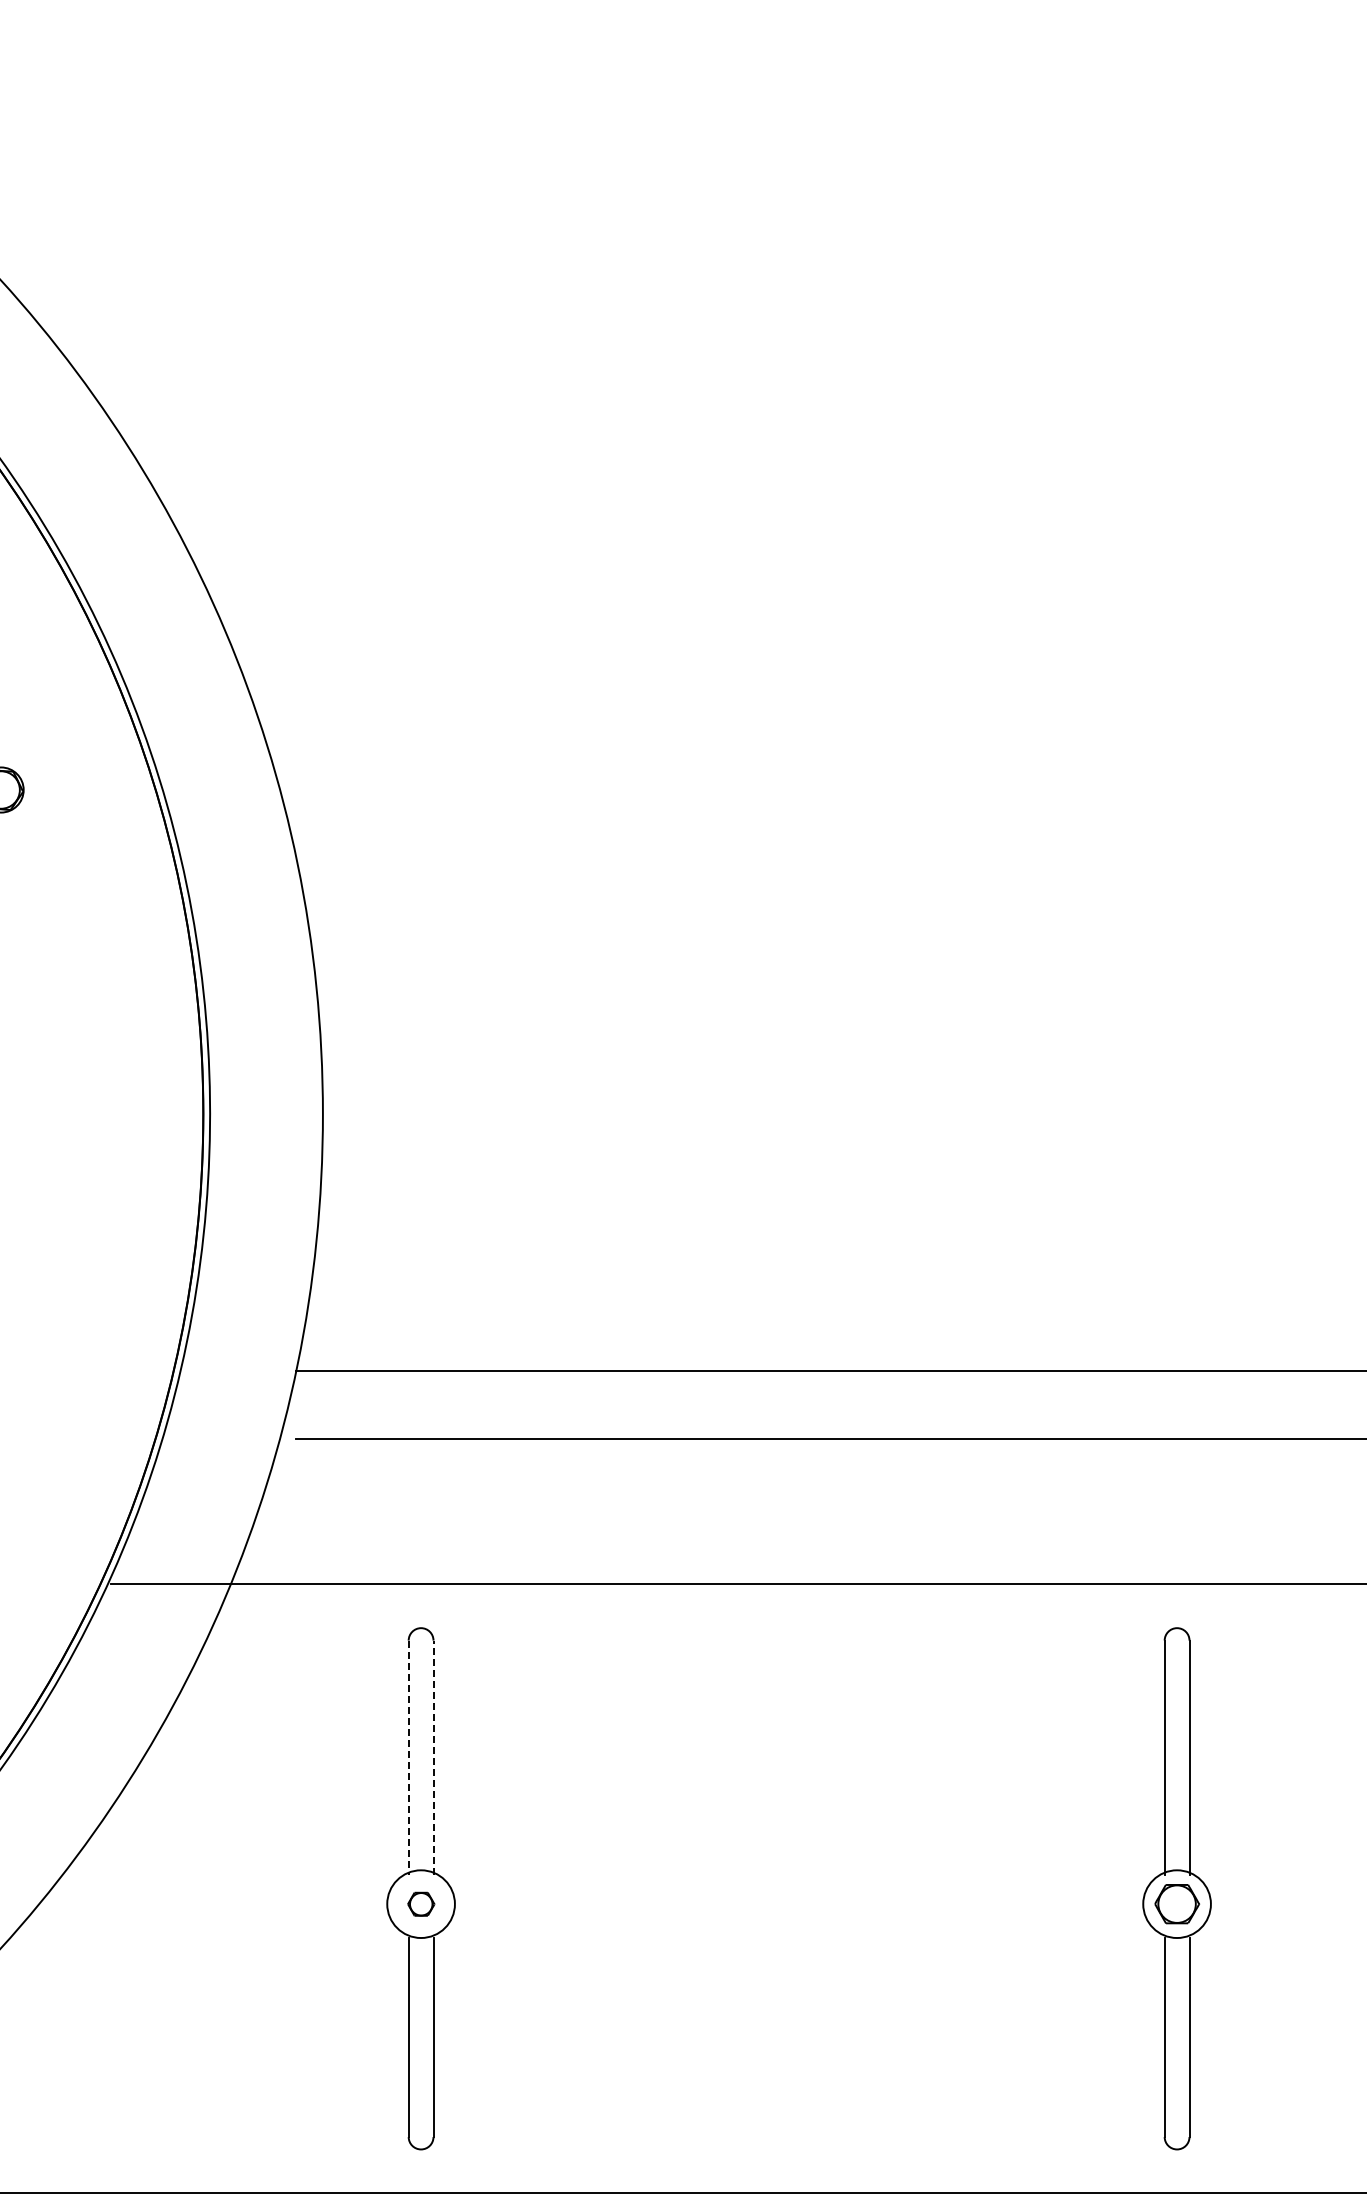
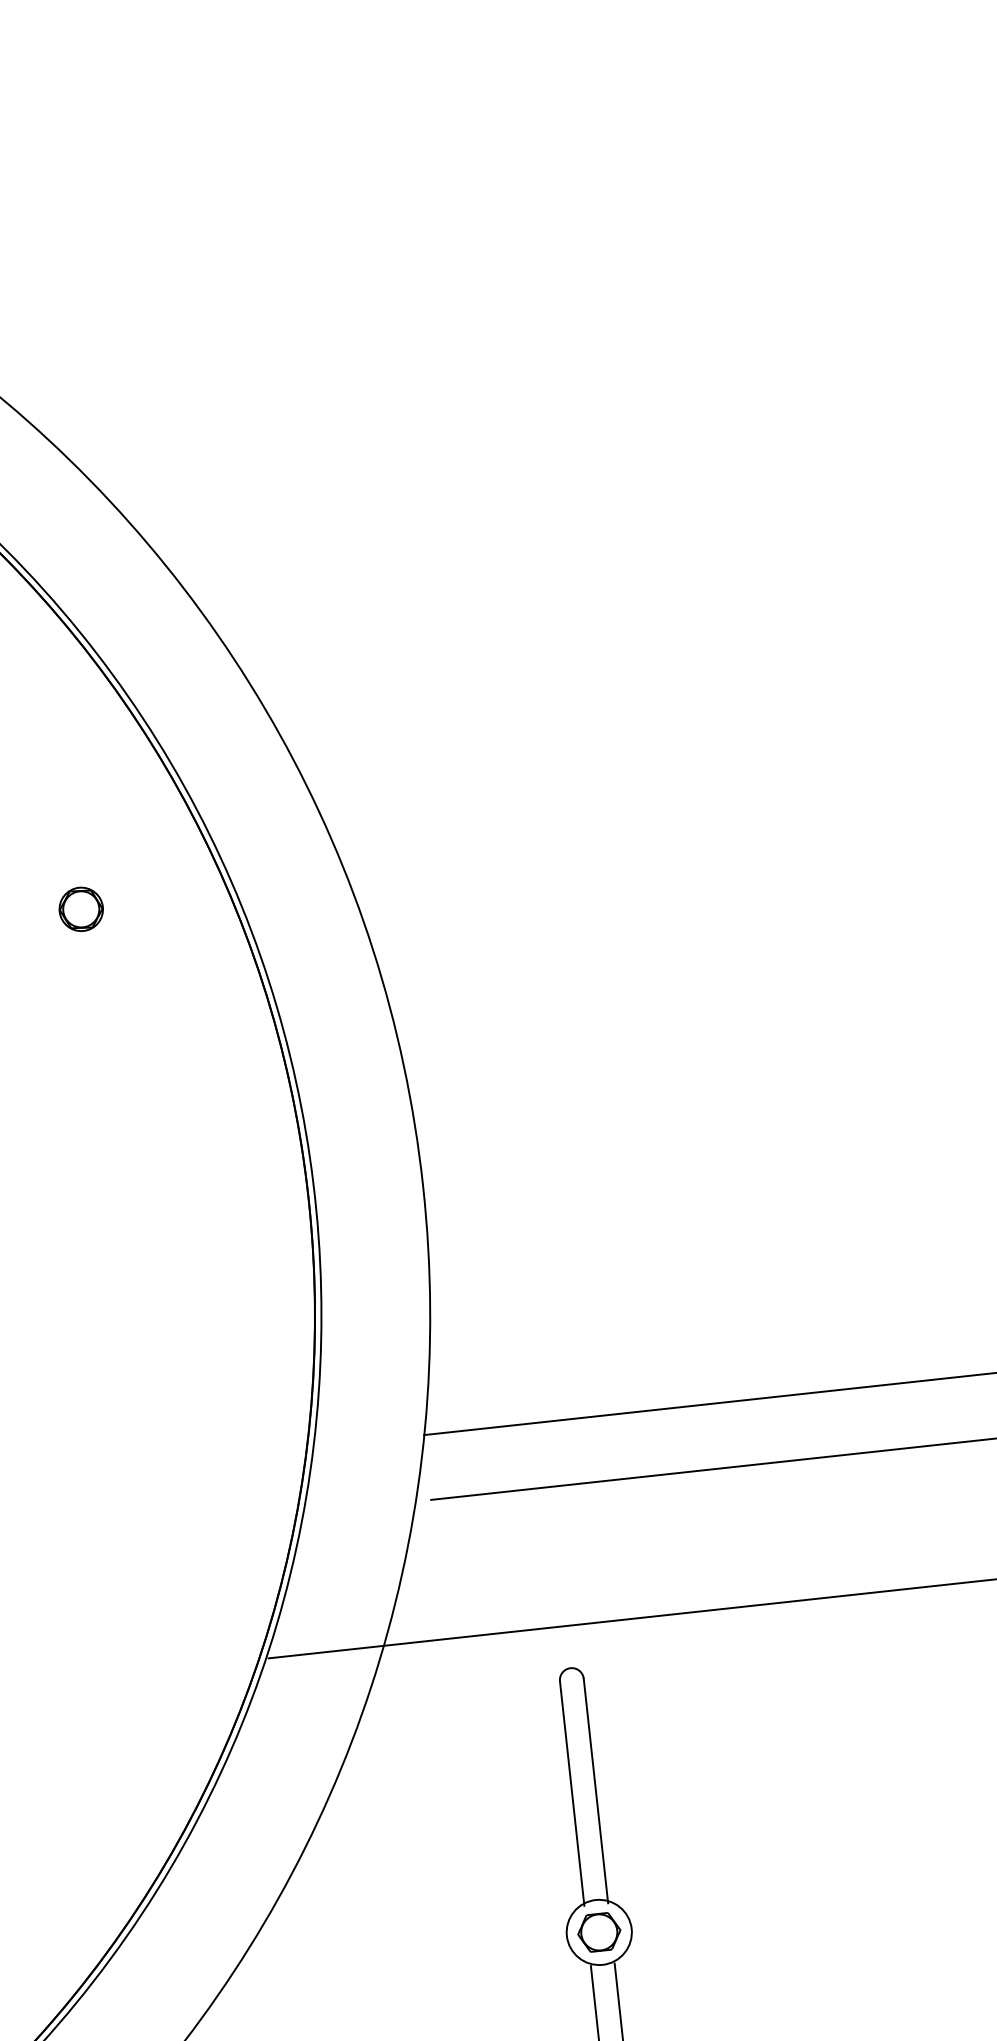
line: (433, 1757) -> (595, 1790), dashed -> solid
line: (408, 1758) -> (572, 1794), dashed -> solid
part: (421, 1904) -> (599, 1932), size x1.67

